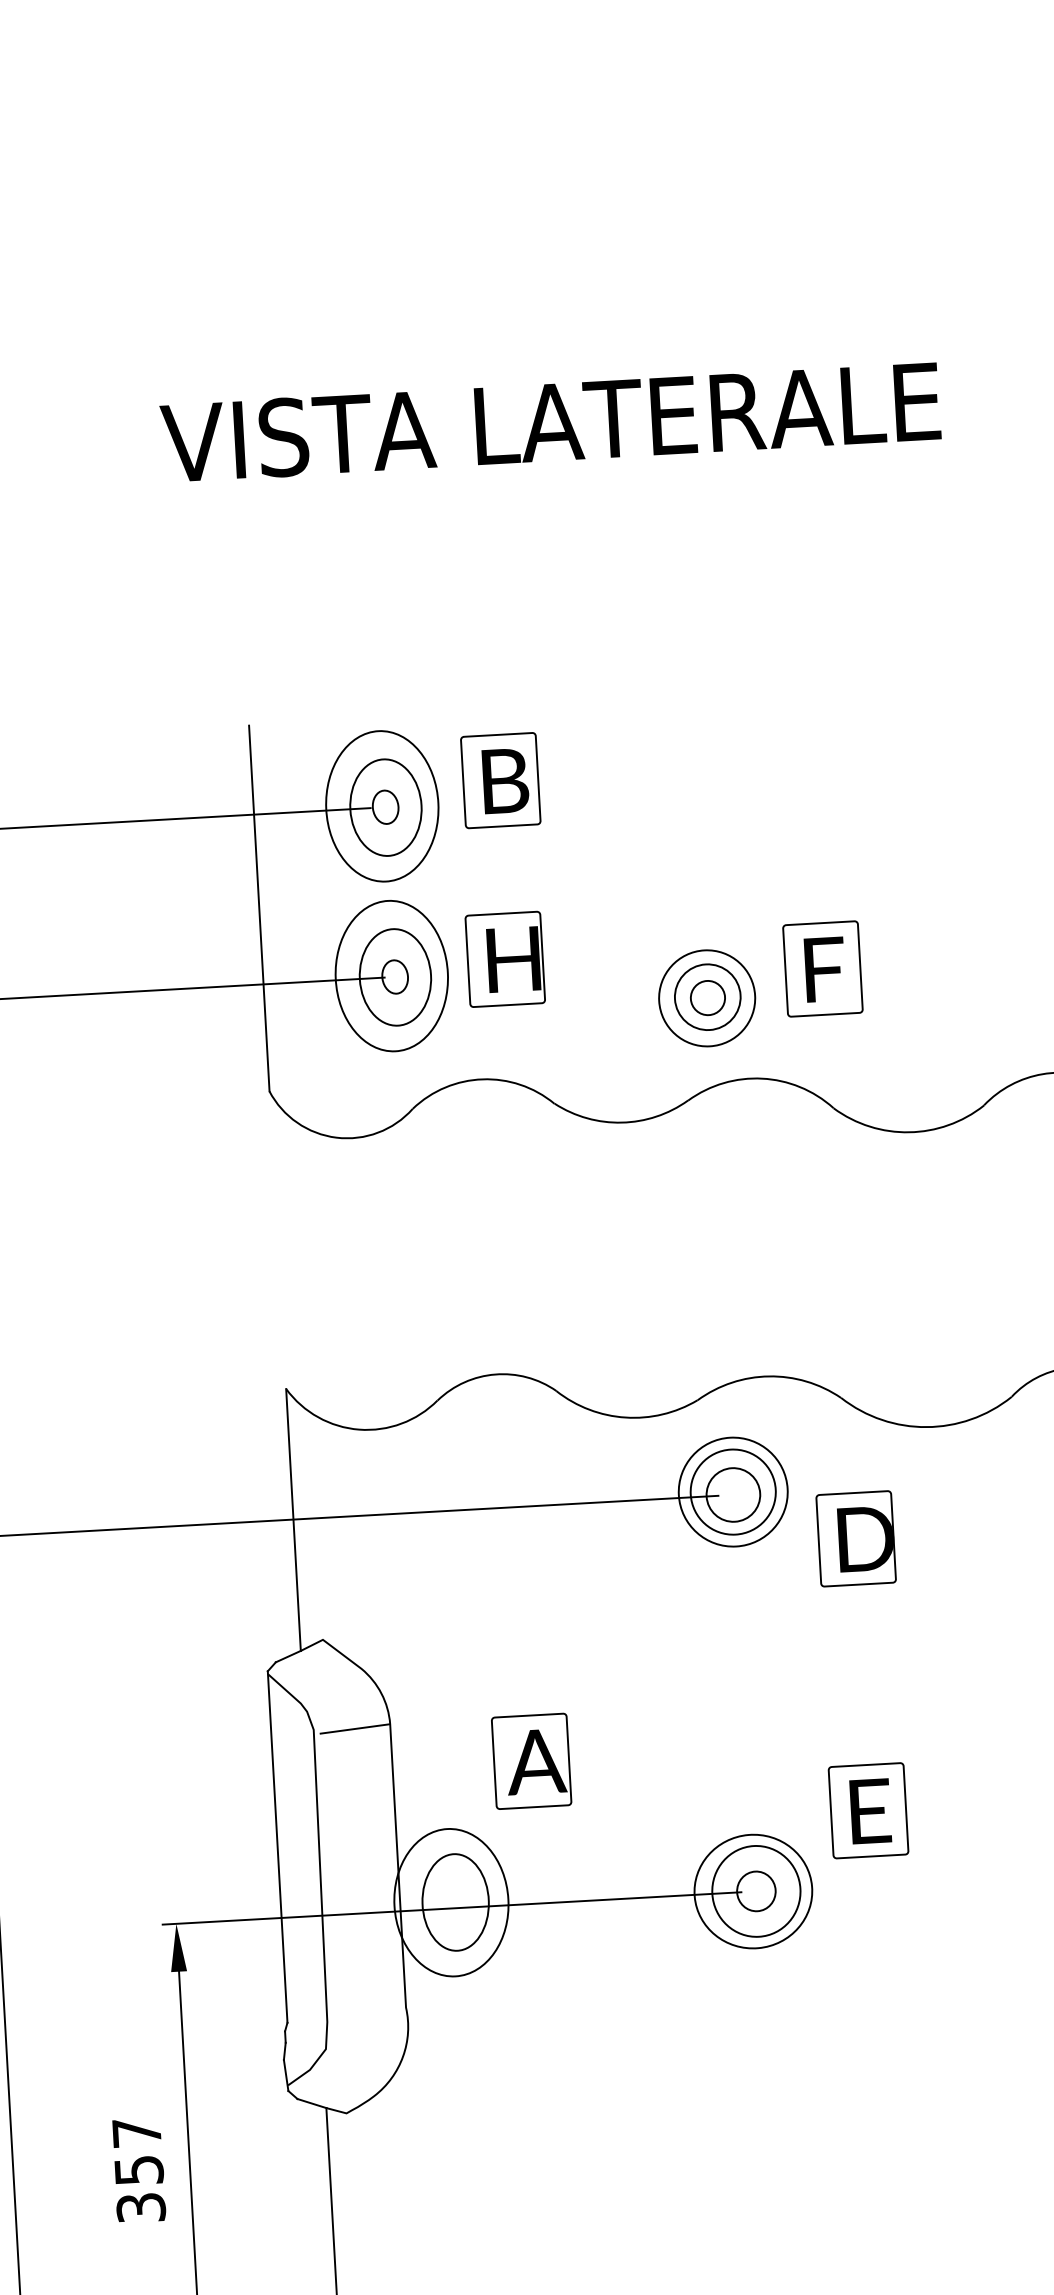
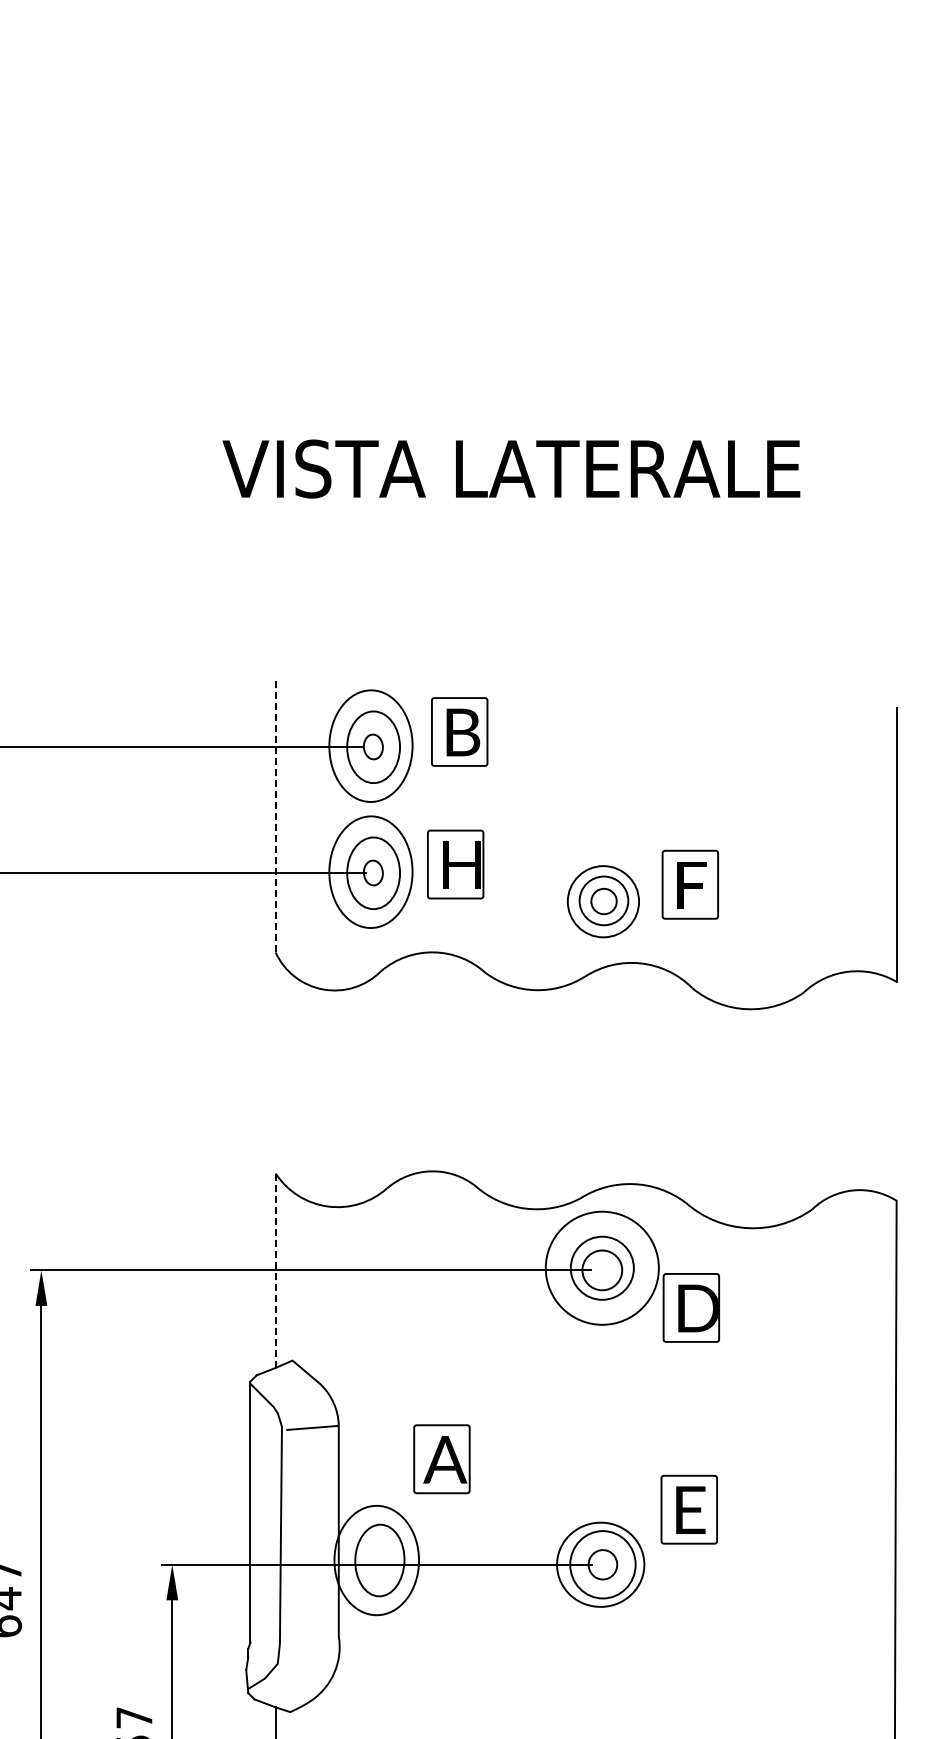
line: (259, 908) -> (275, 816), solid -> dashed
circle: (732, 1491) -> (601, 1267), size x1.4
line: (293, 1519) -> (275, 1270), solid -> dashed

